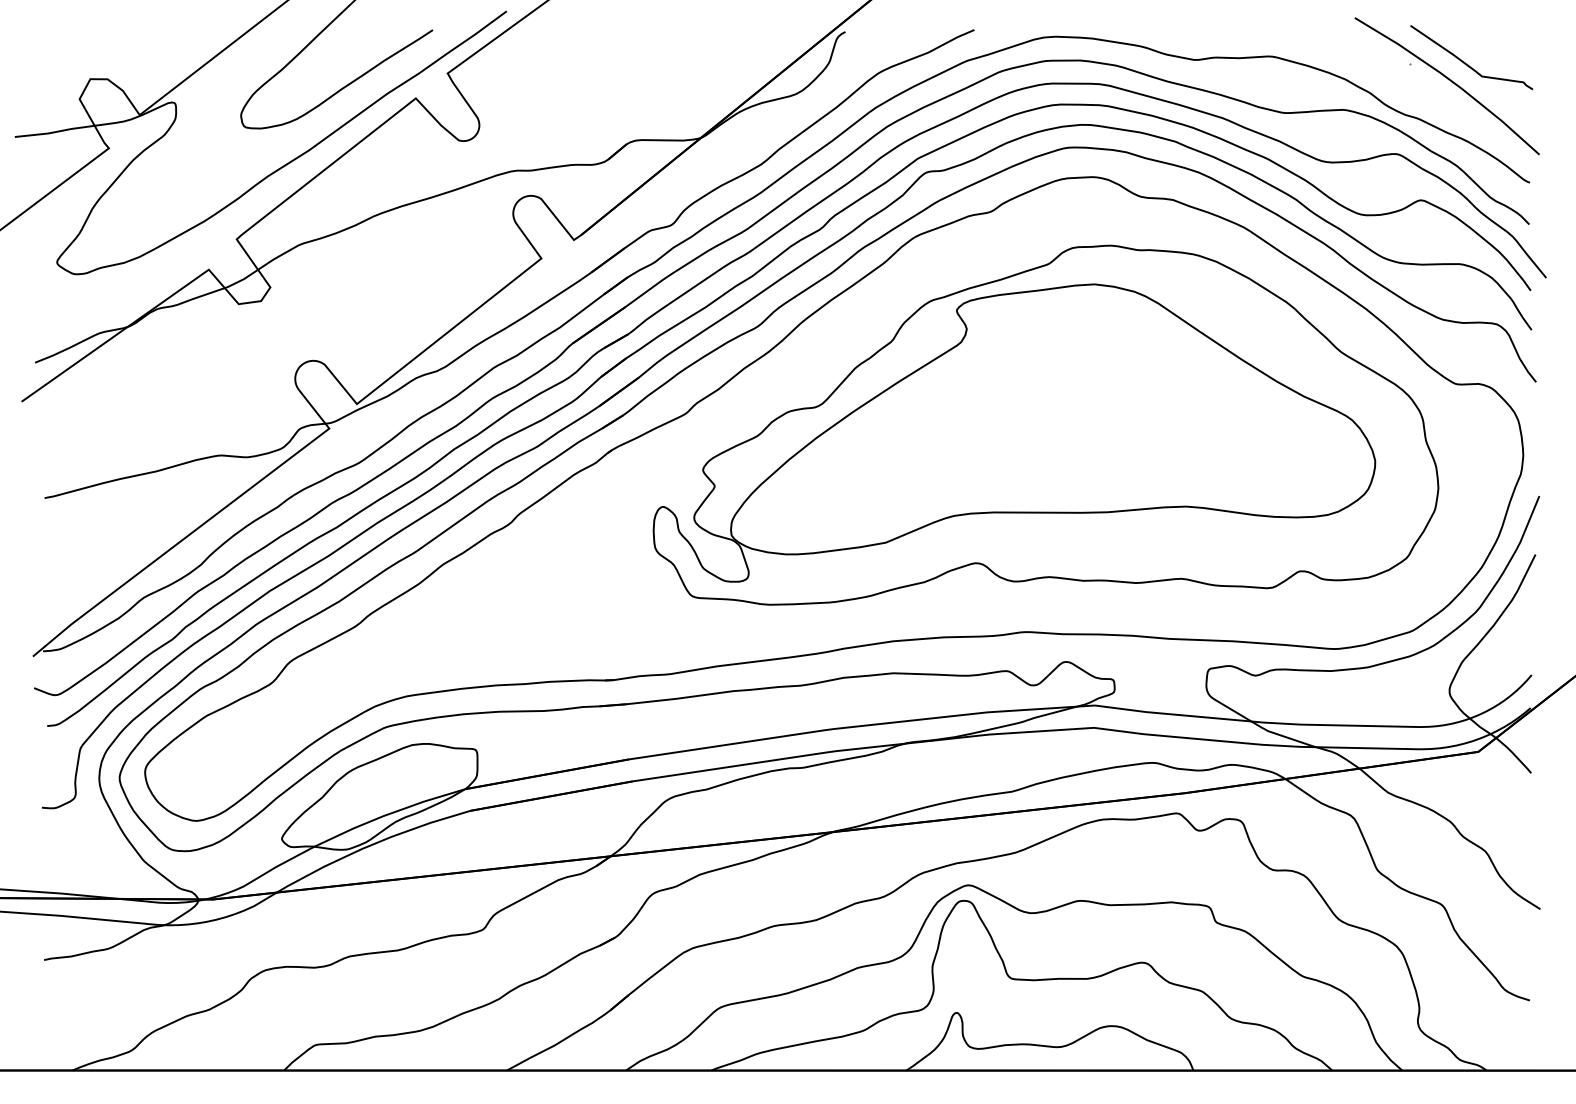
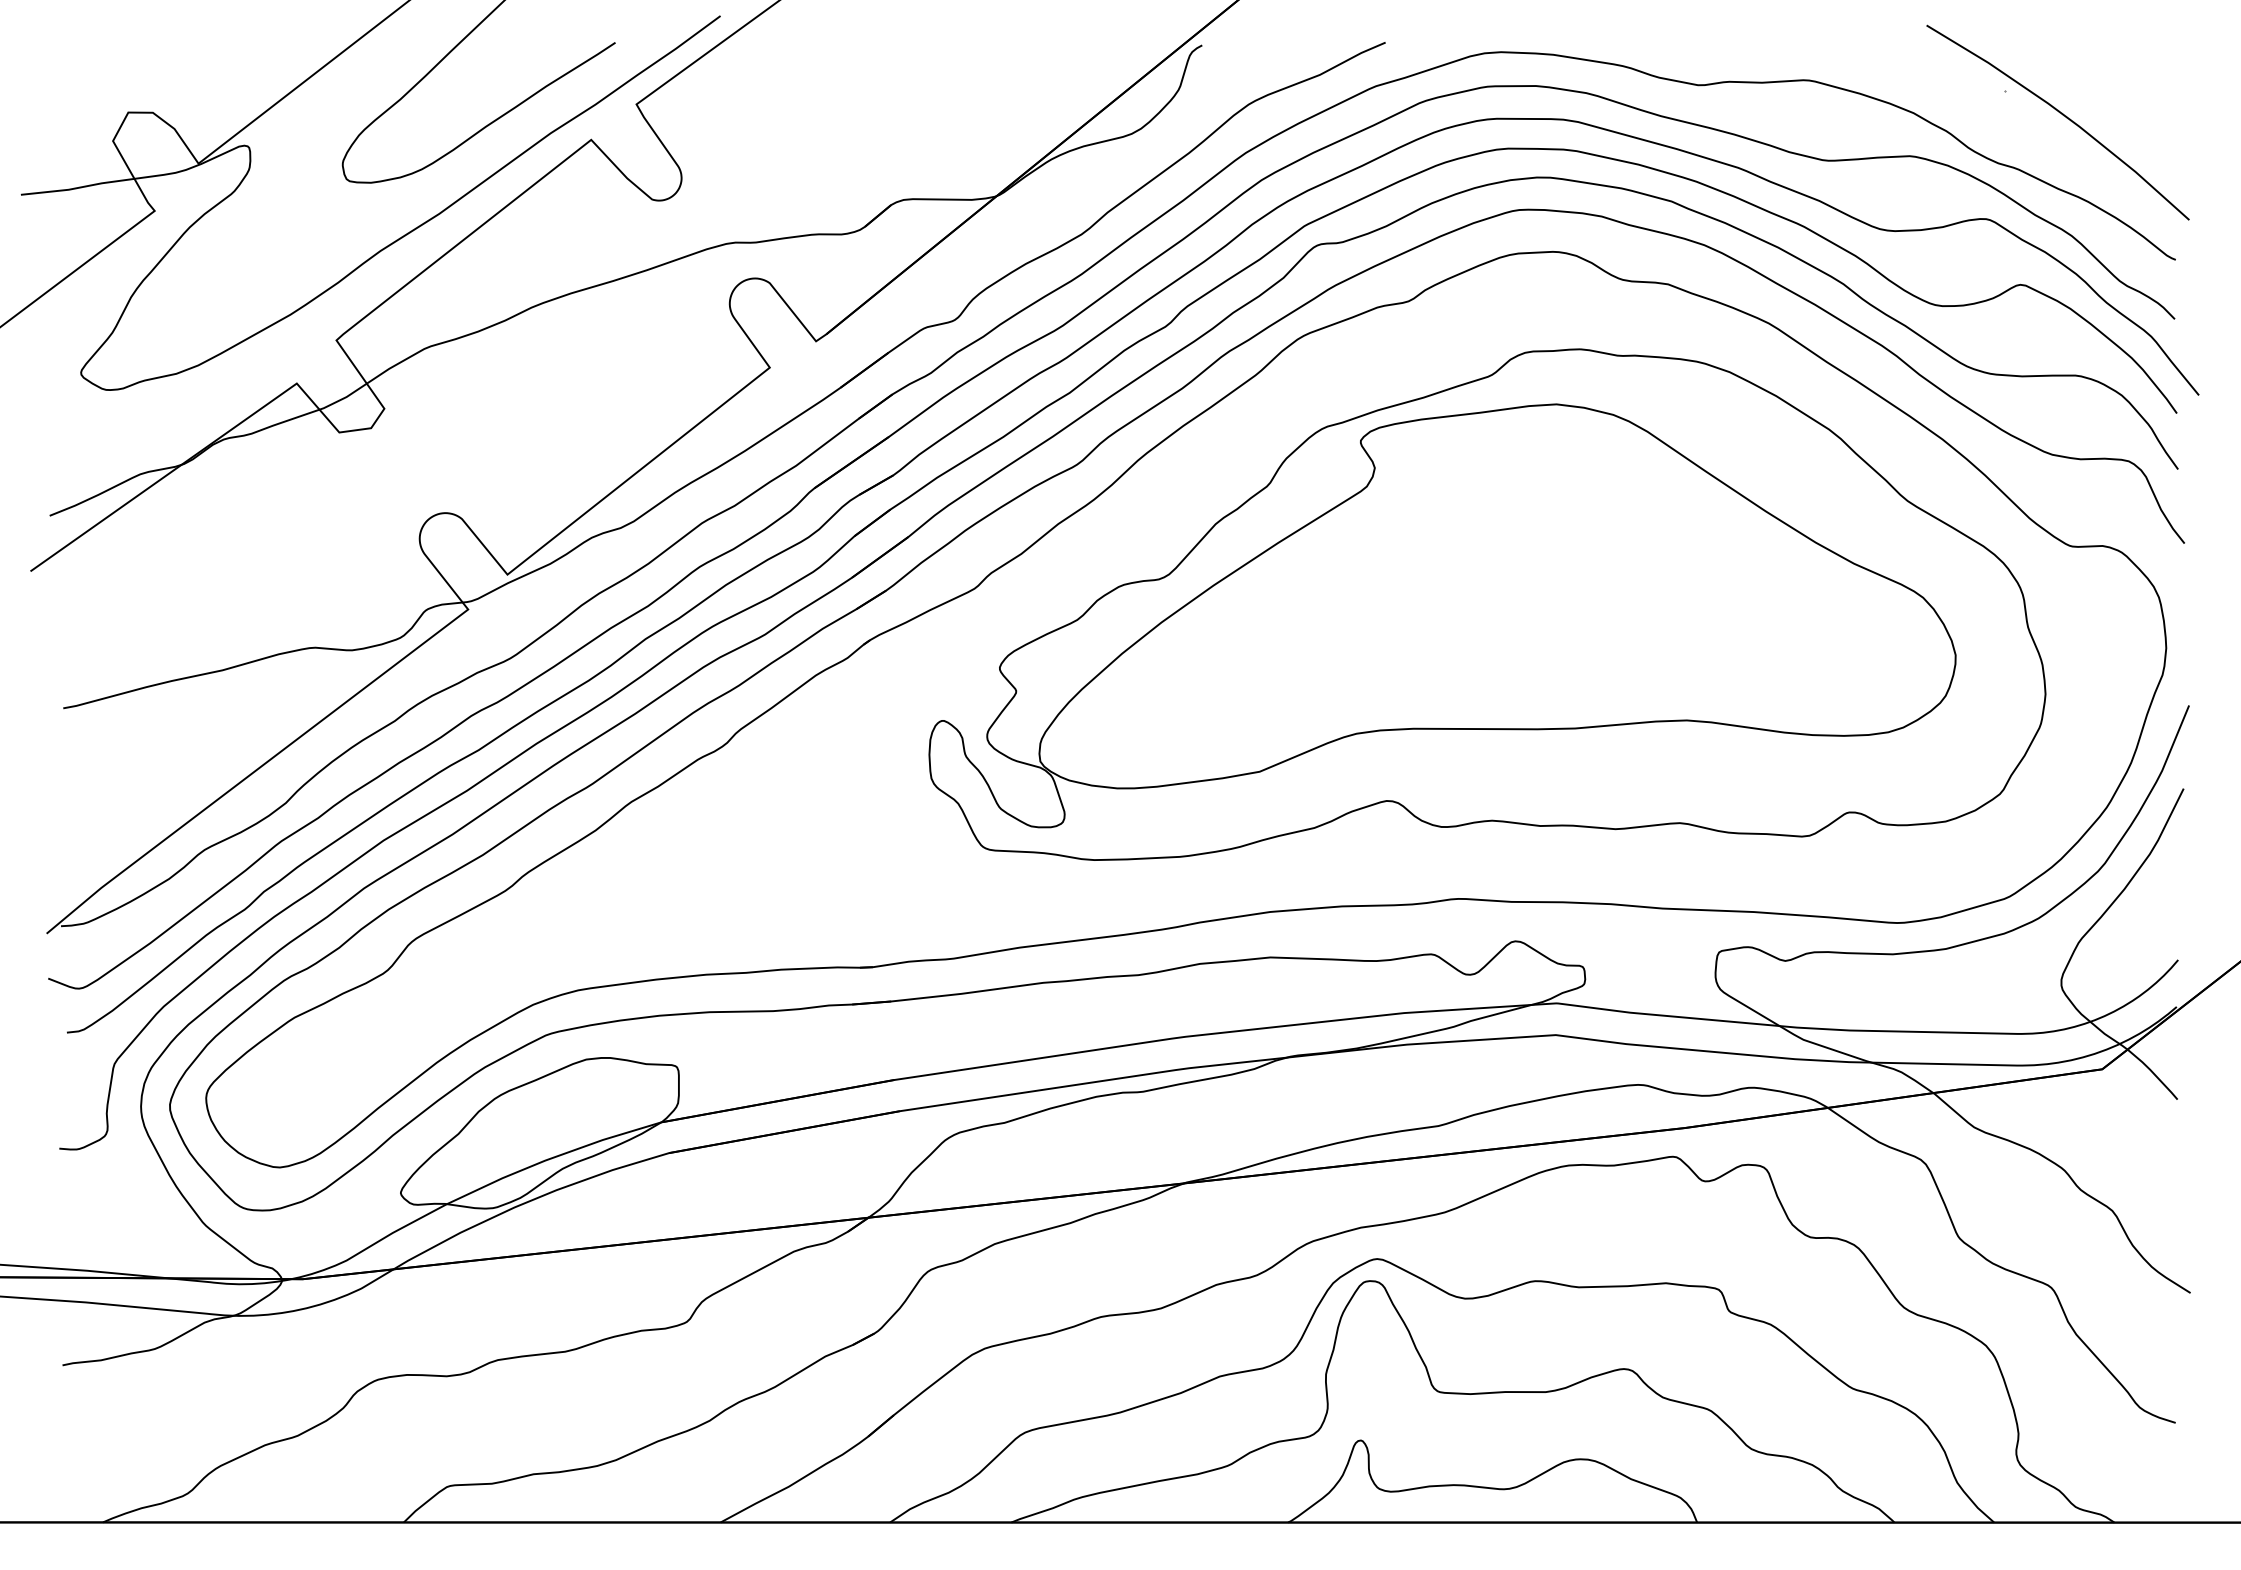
curve: (1468, 64) -> (2088, 91), removed

